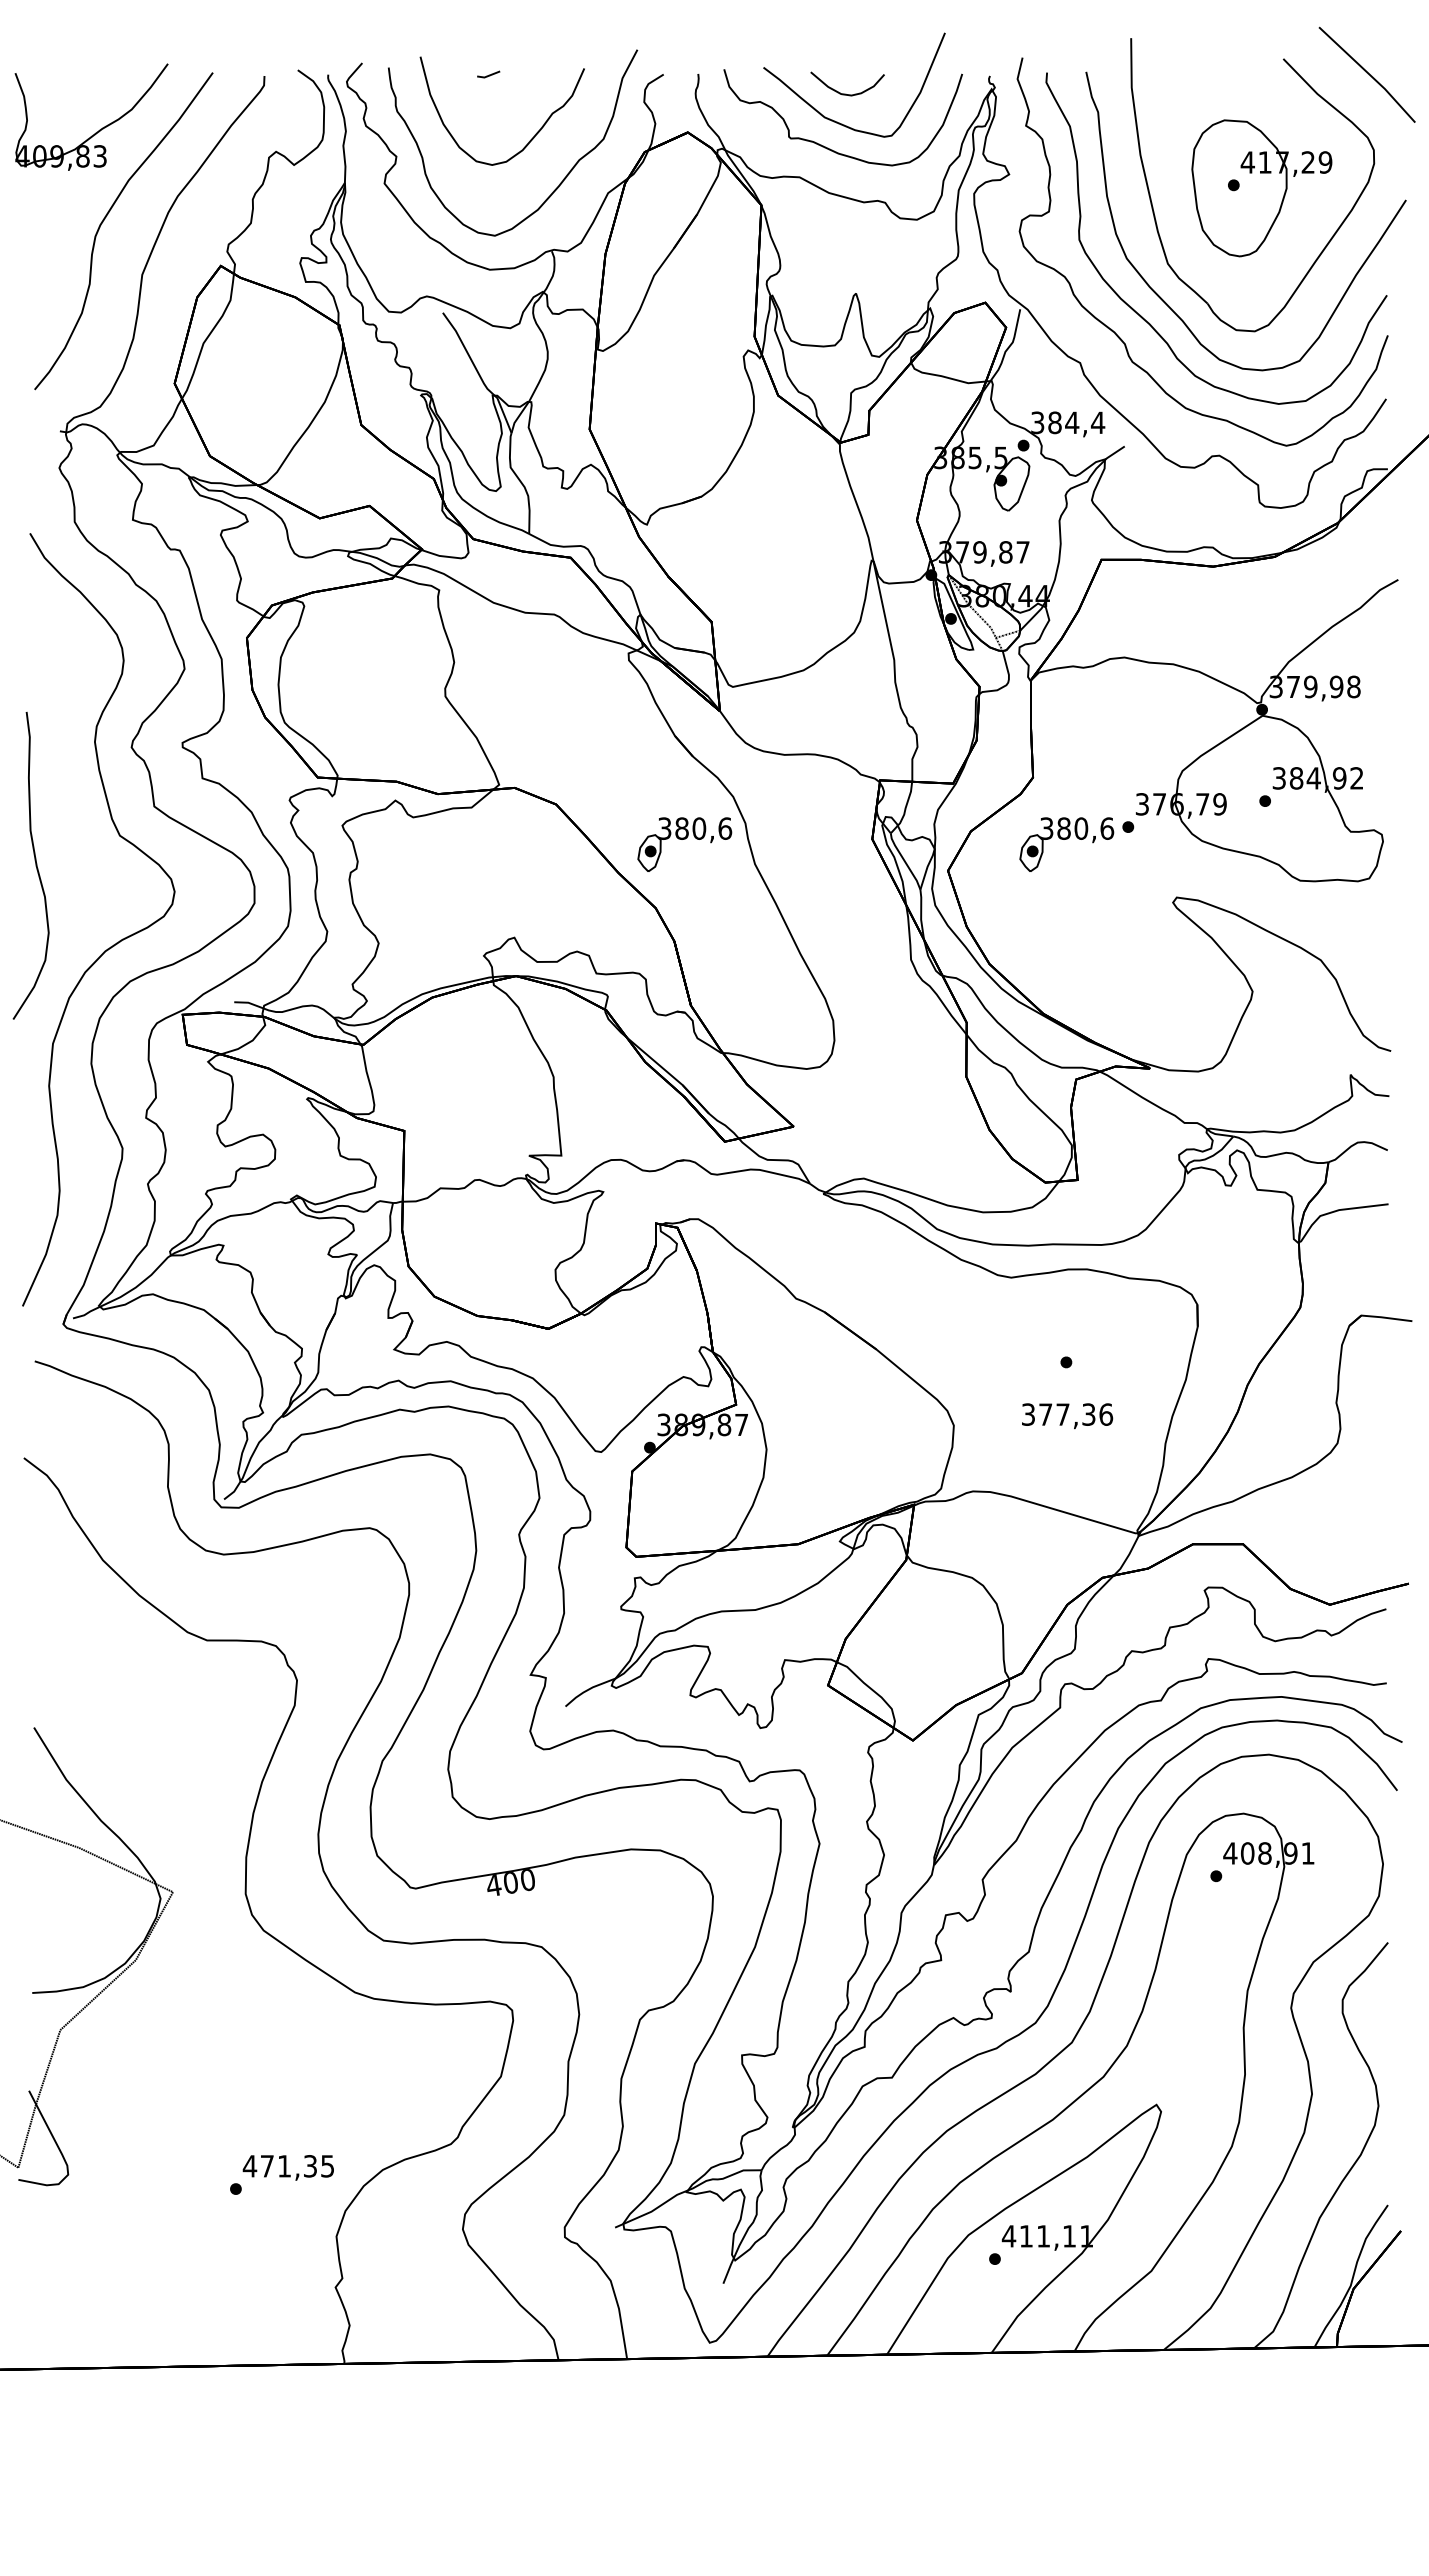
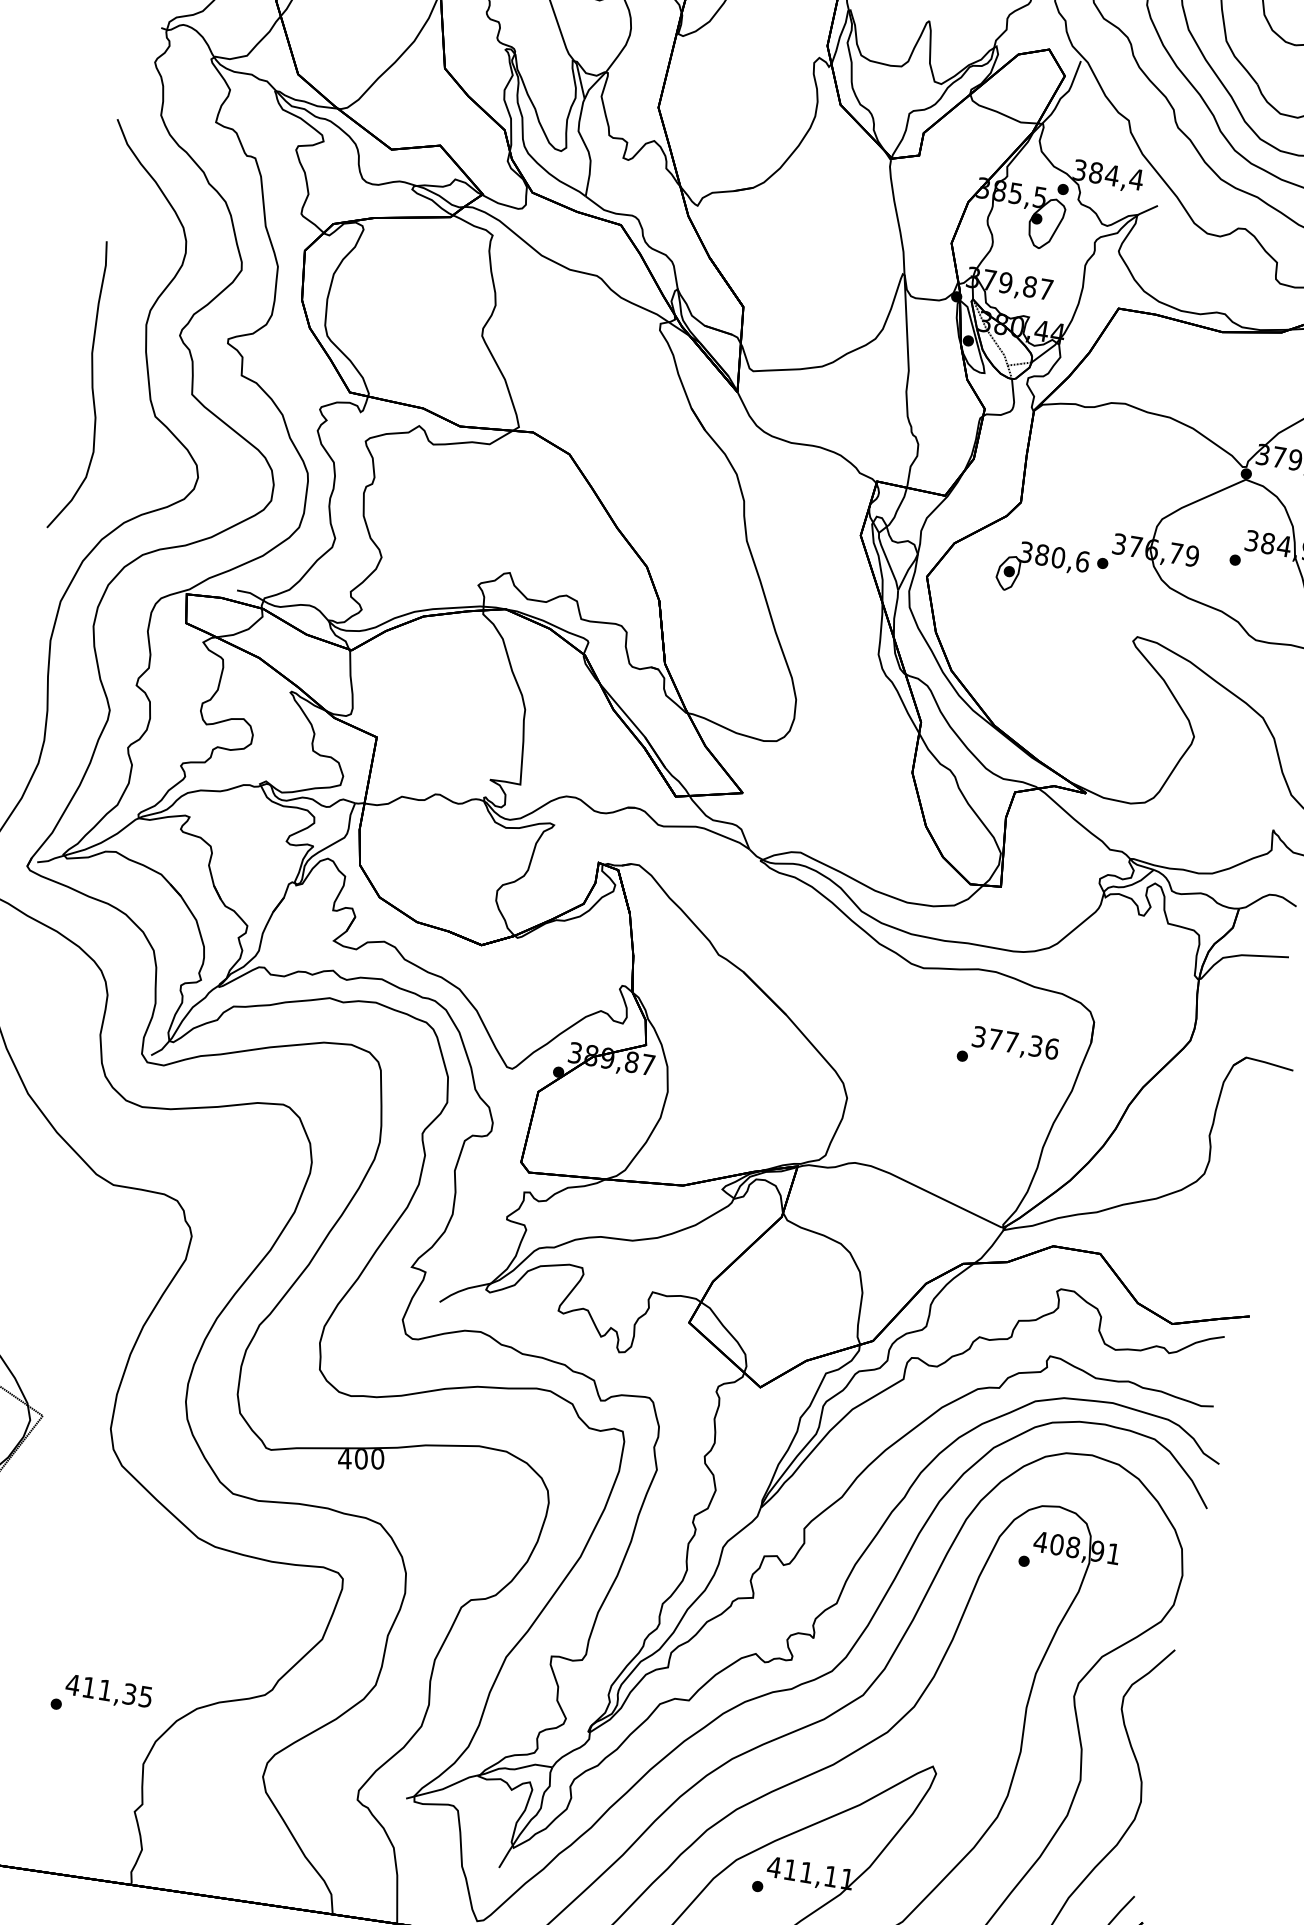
part: (684, 844) -> (683, 511), removed
curve: (35, 865) -> (91, 386), moved
text: (1067, 1416) -> (1015, 1044), moved
text: (267, 2166) -> (89, 1687), 471,35 -> 411,35

